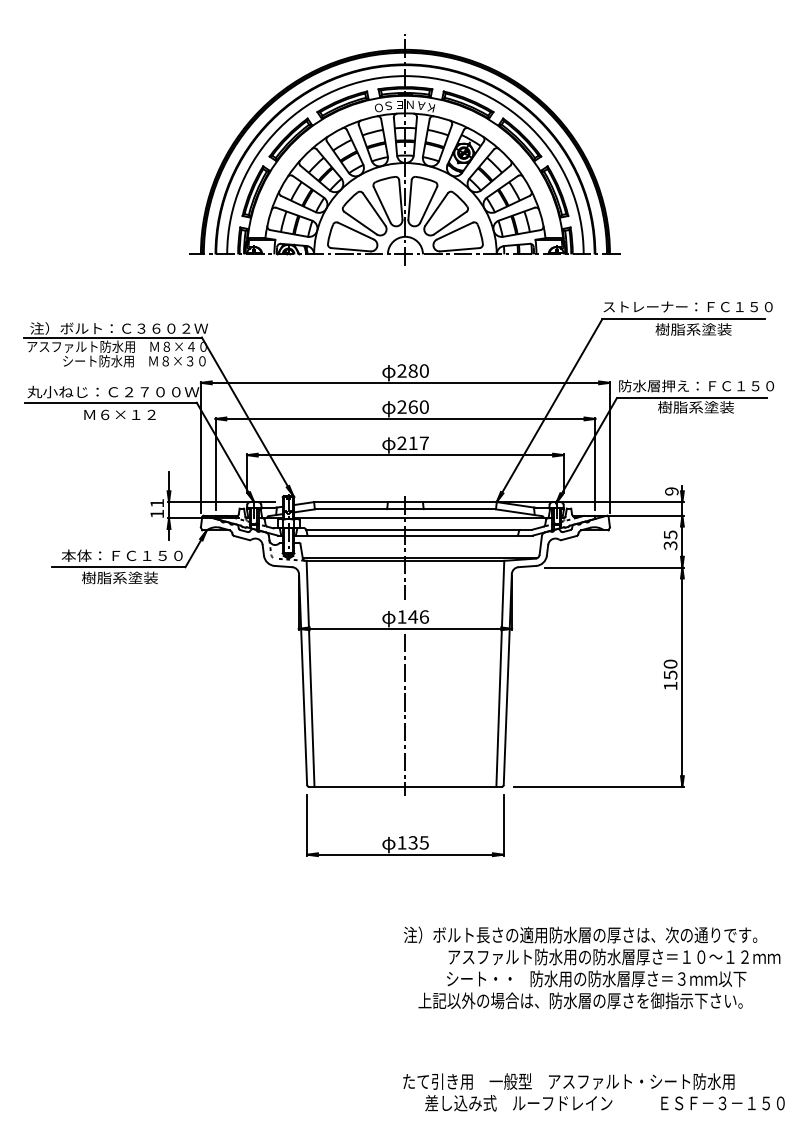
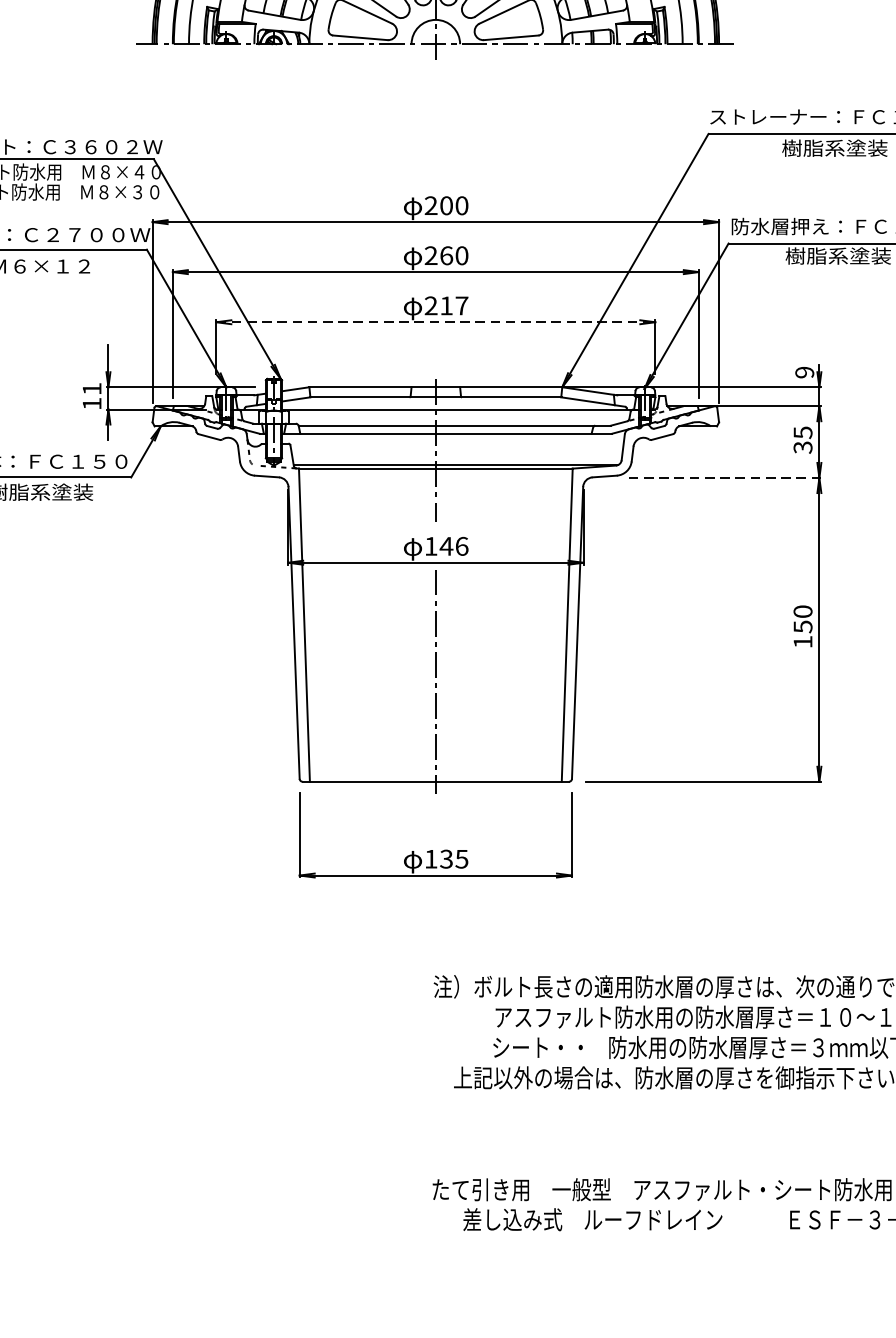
text: (412, 370) -> (445, 205), 280 -> 200
line: (405, 455) -> (435, 322), solid -> dashed
line: (613, 567) -> (723, 477), solid -> dashed

